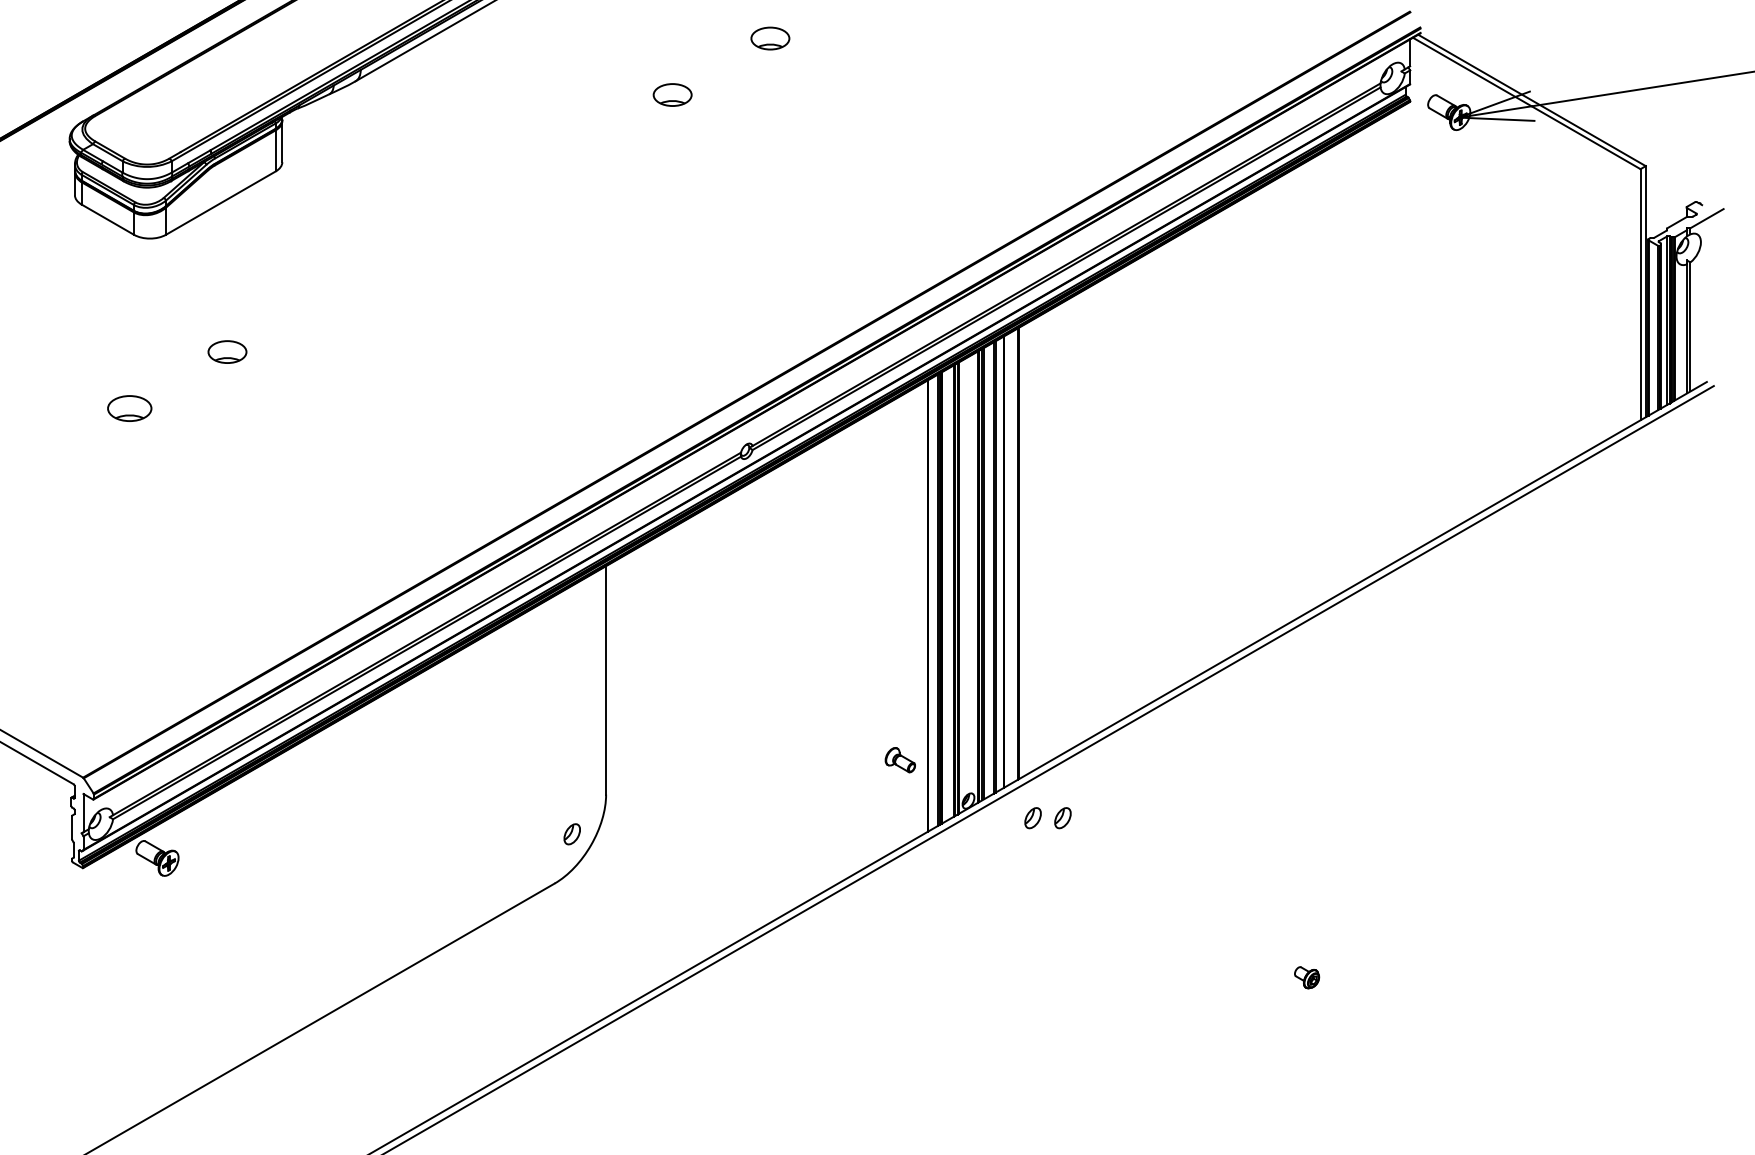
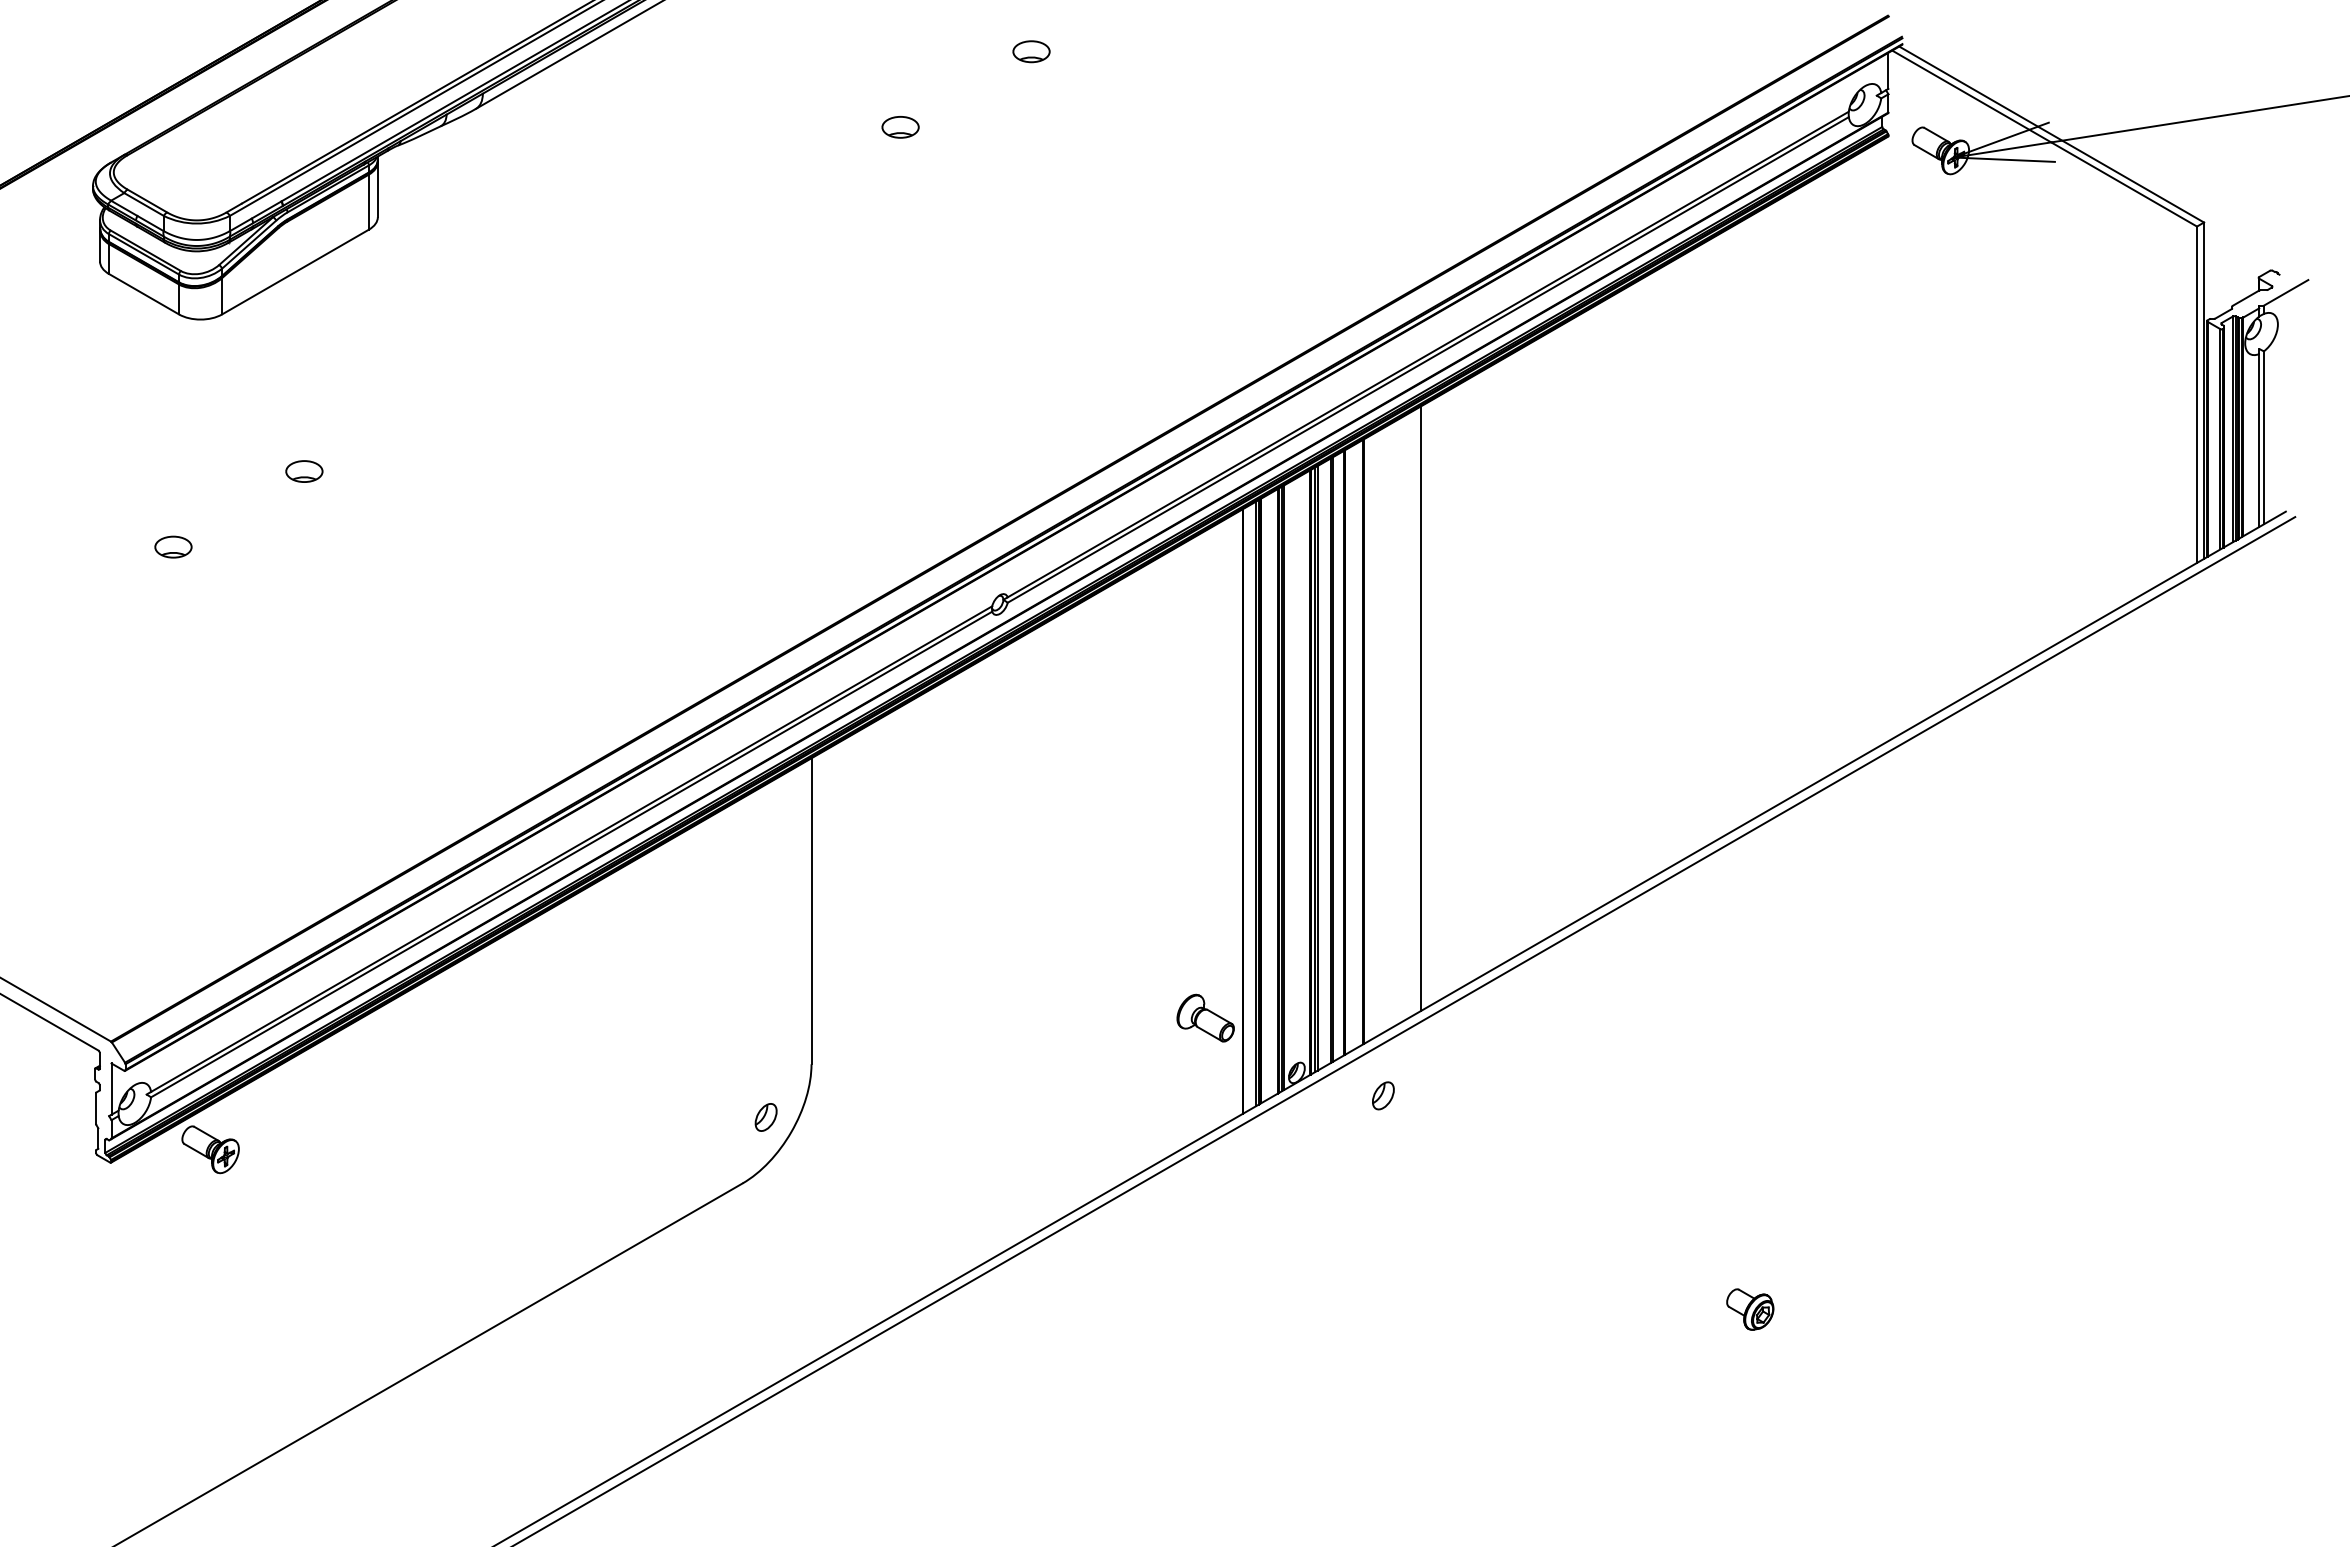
part: (770, 38) -> (1031, 51), size x0.71
part: (672, 95) -> (900, 127), size x0.71
part: (227, 352) -> (304, 471), size x0.71
part: (129, 408) -> (173, 546), size x0.62
line: (1060, 528) -> (1420, 708), added
part: (900, 759) -> (1205, 1017), size x1.43
part: (1063, 817) -> (1423, 1095), removed
part: (1307, 977) -> (1750, 1309), size x1.43

